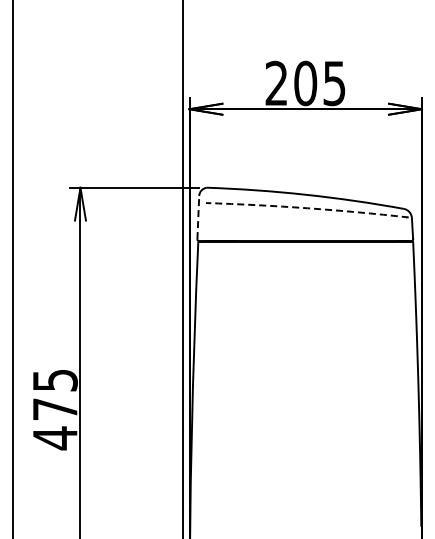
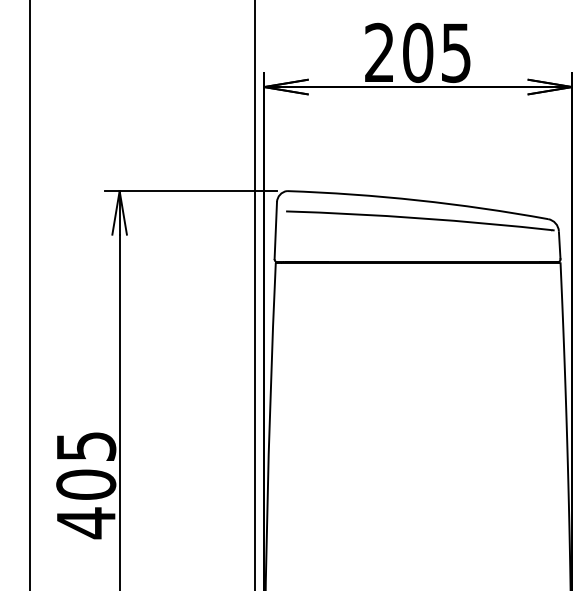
arc: (307, 208) -> (420, 218), dashed -> solid
line: (198, 217) -> (276, 230), dashed -> solid
text: (54, 408) -> (85, 483), 475 -> 405

